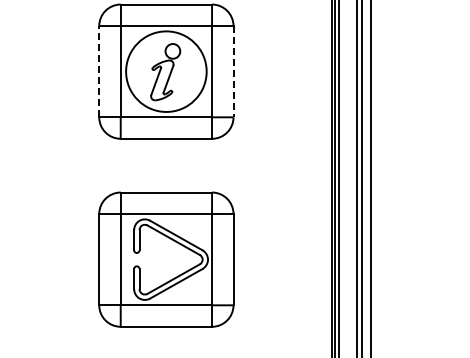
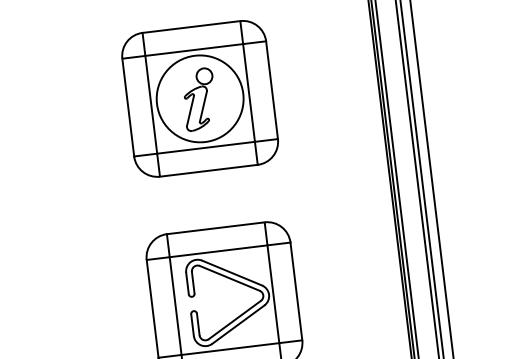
line: (99, 71) -> (128, 107), dashed -> solid
line: (233, 71) -> (271, 90), dashed -> solid

